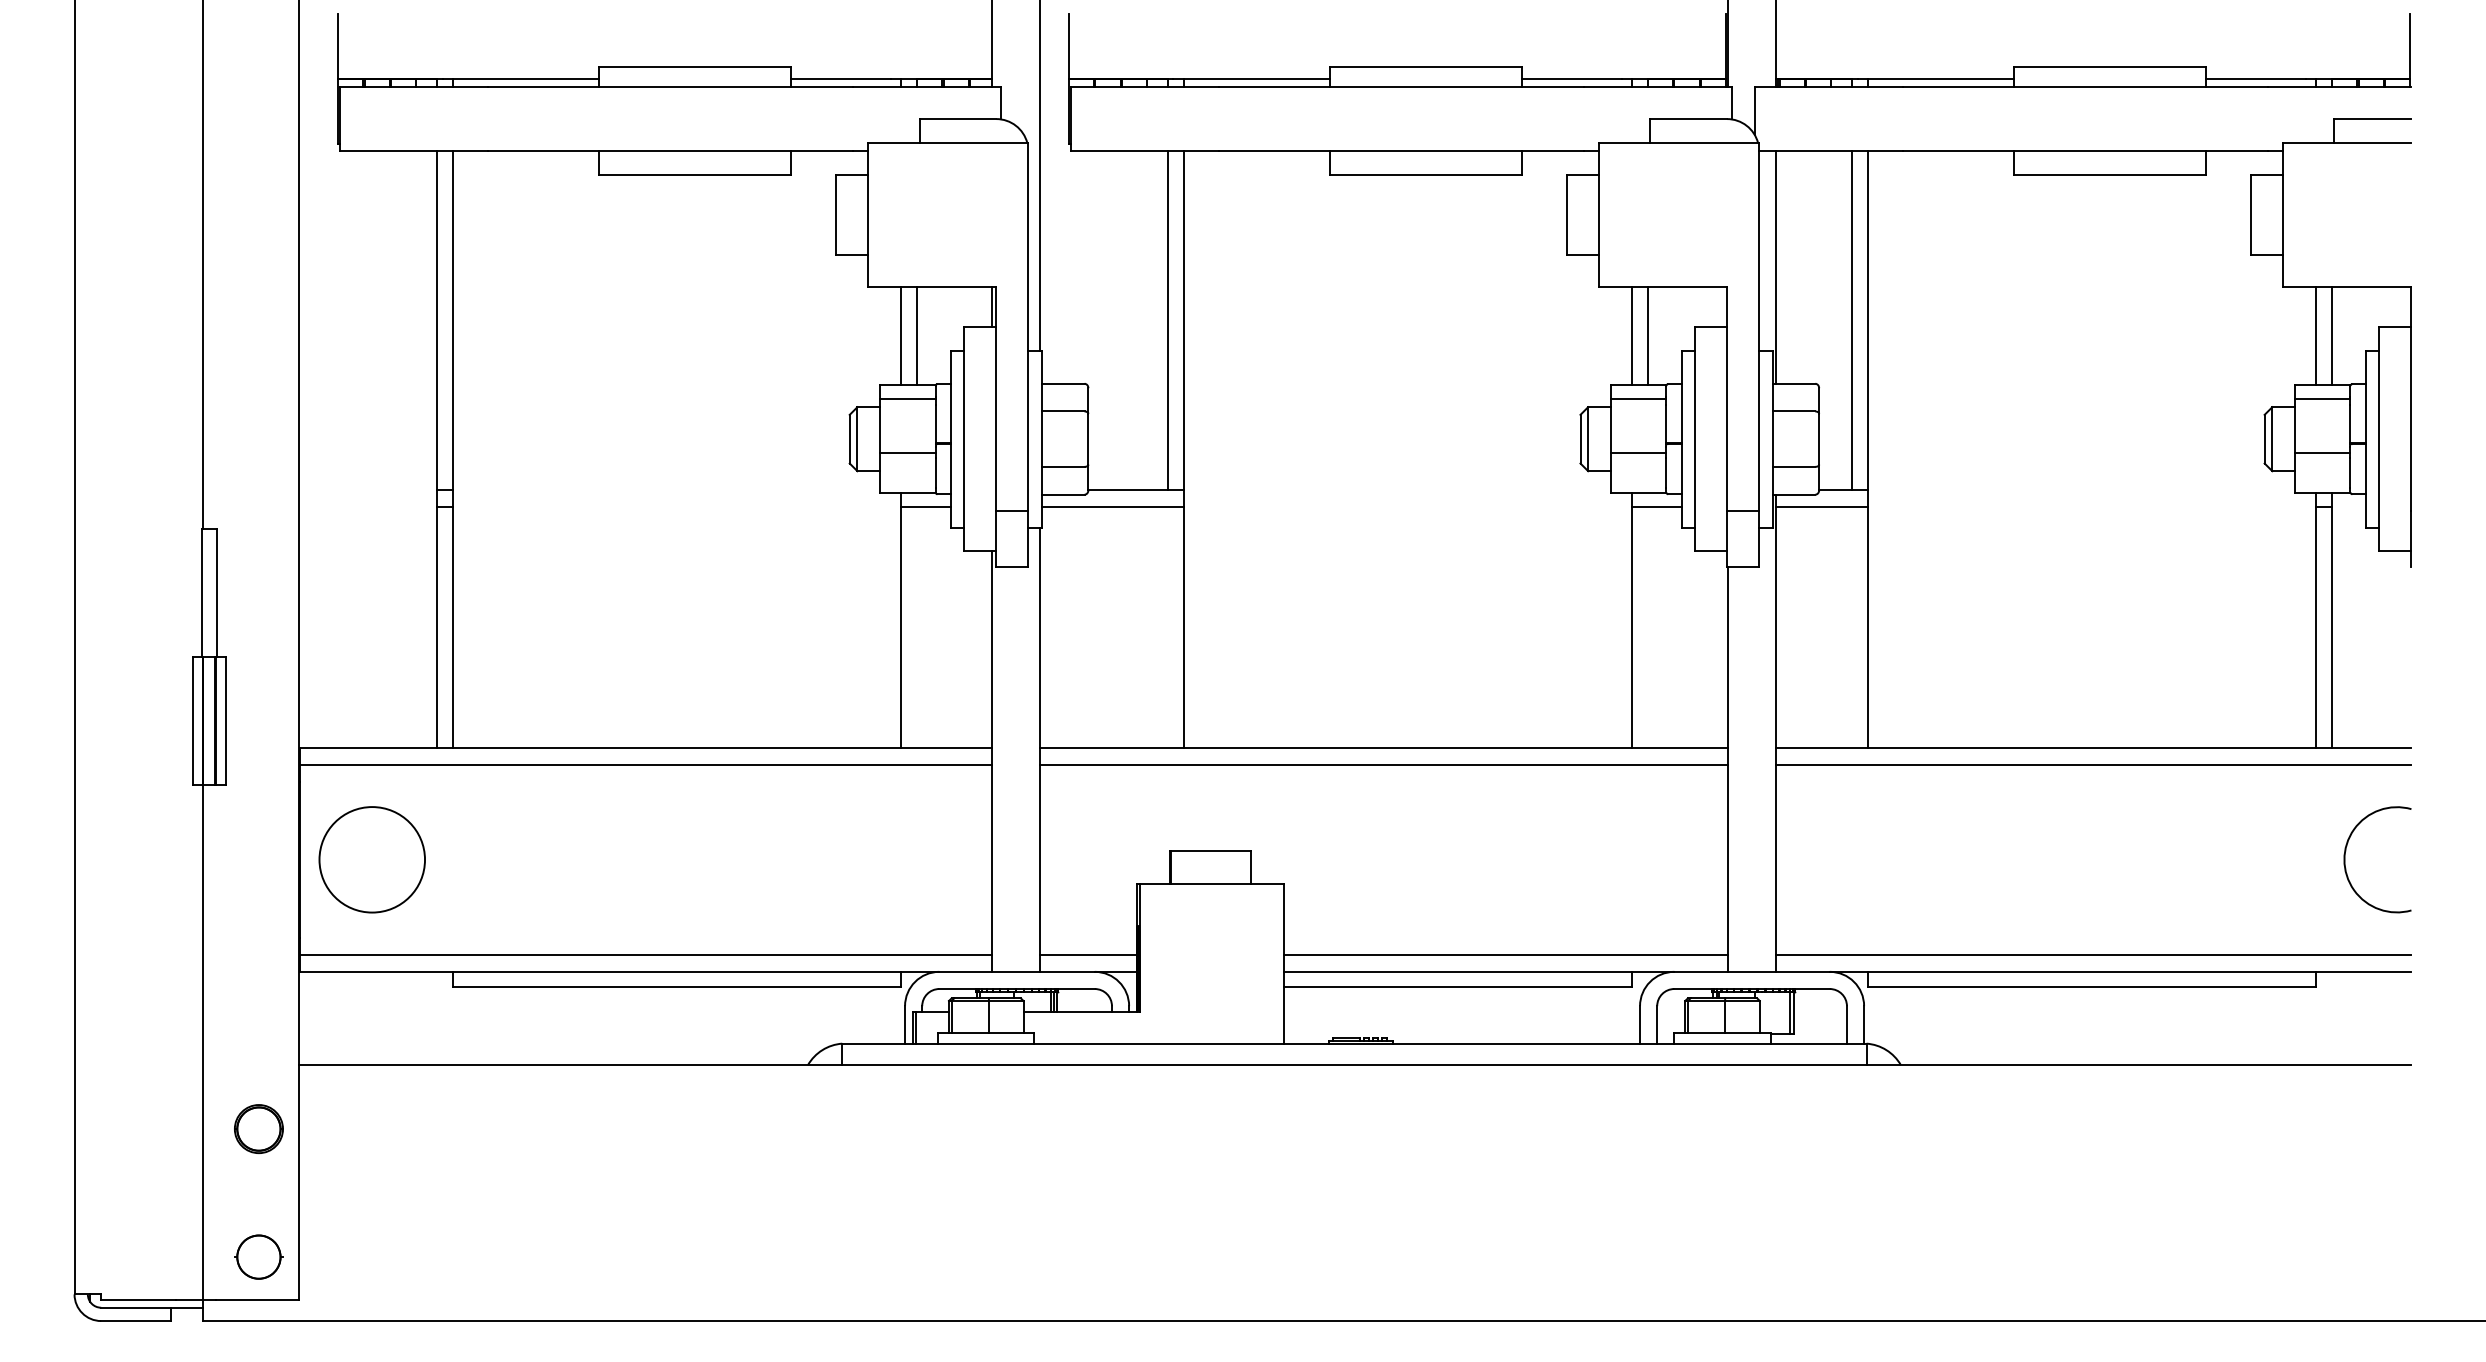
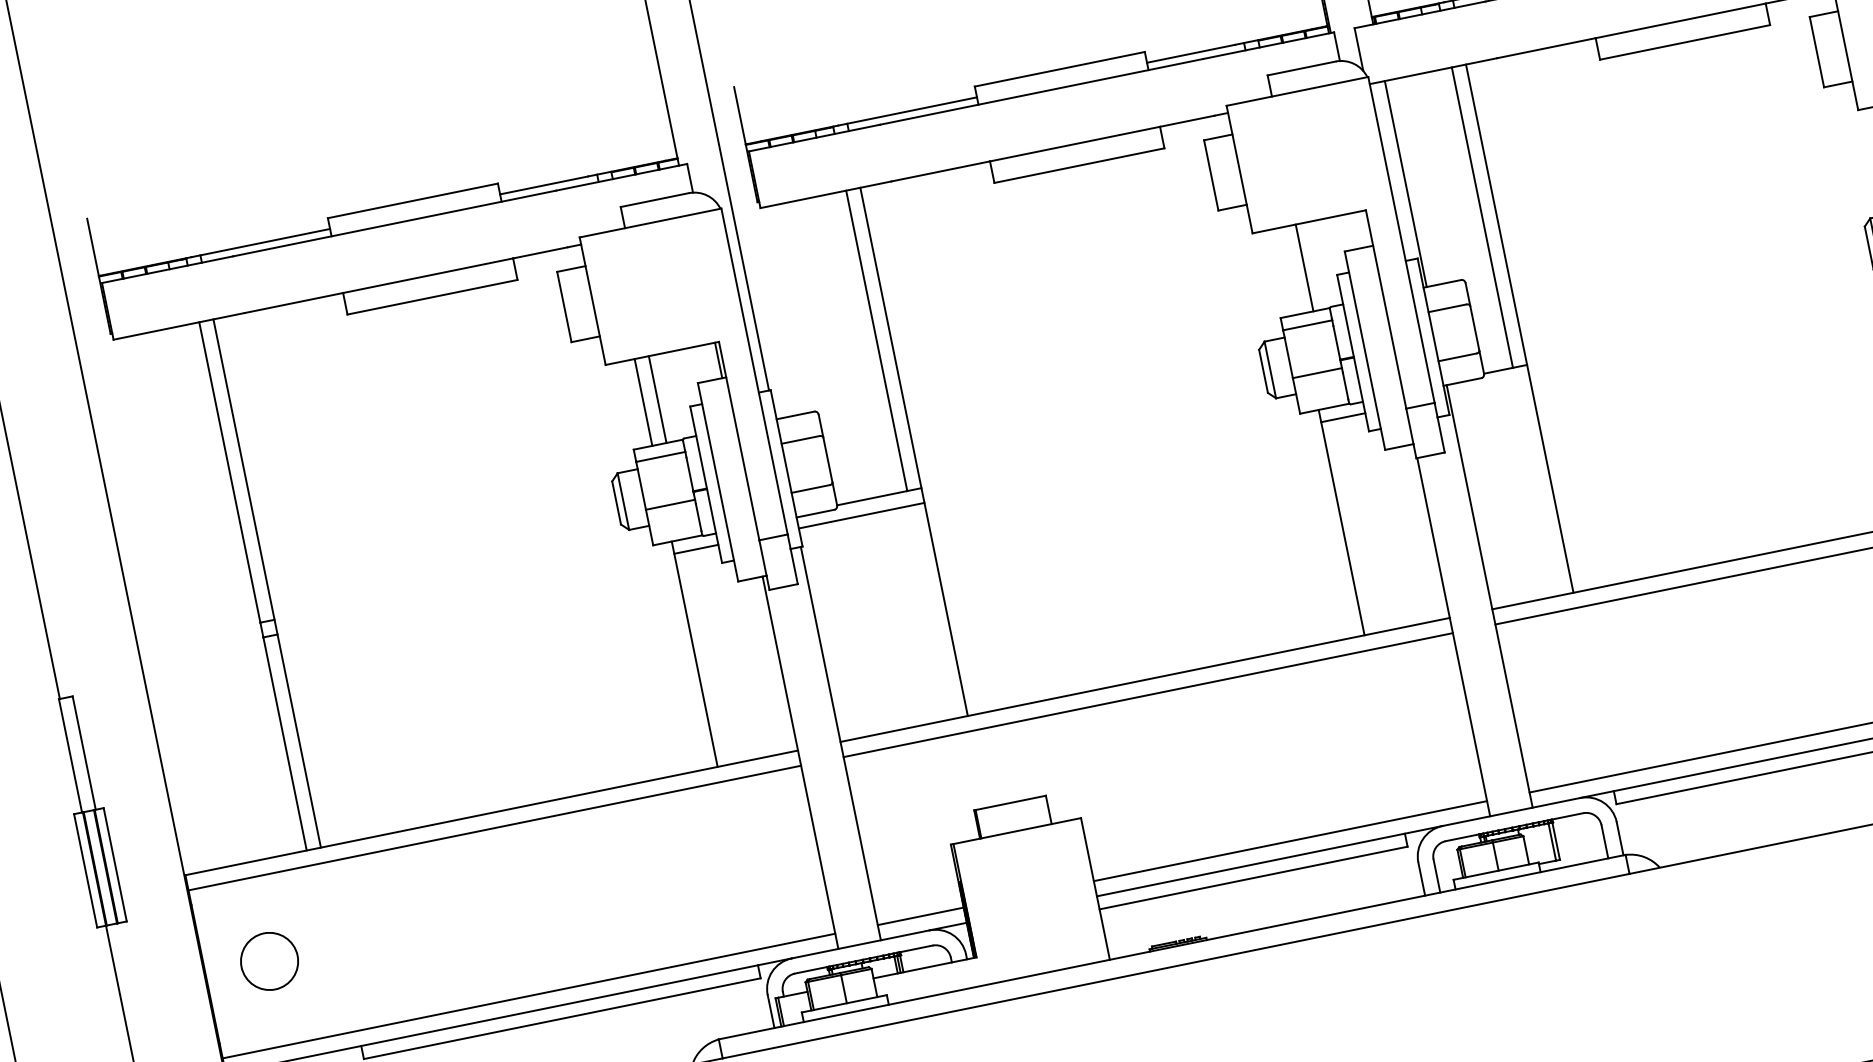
line: (1631, 336) -> (1290, 271), removed
line: (1821, 507) -> (1489, 388), removed
circle: (371, 859) -> (268, 961), size x0.6

